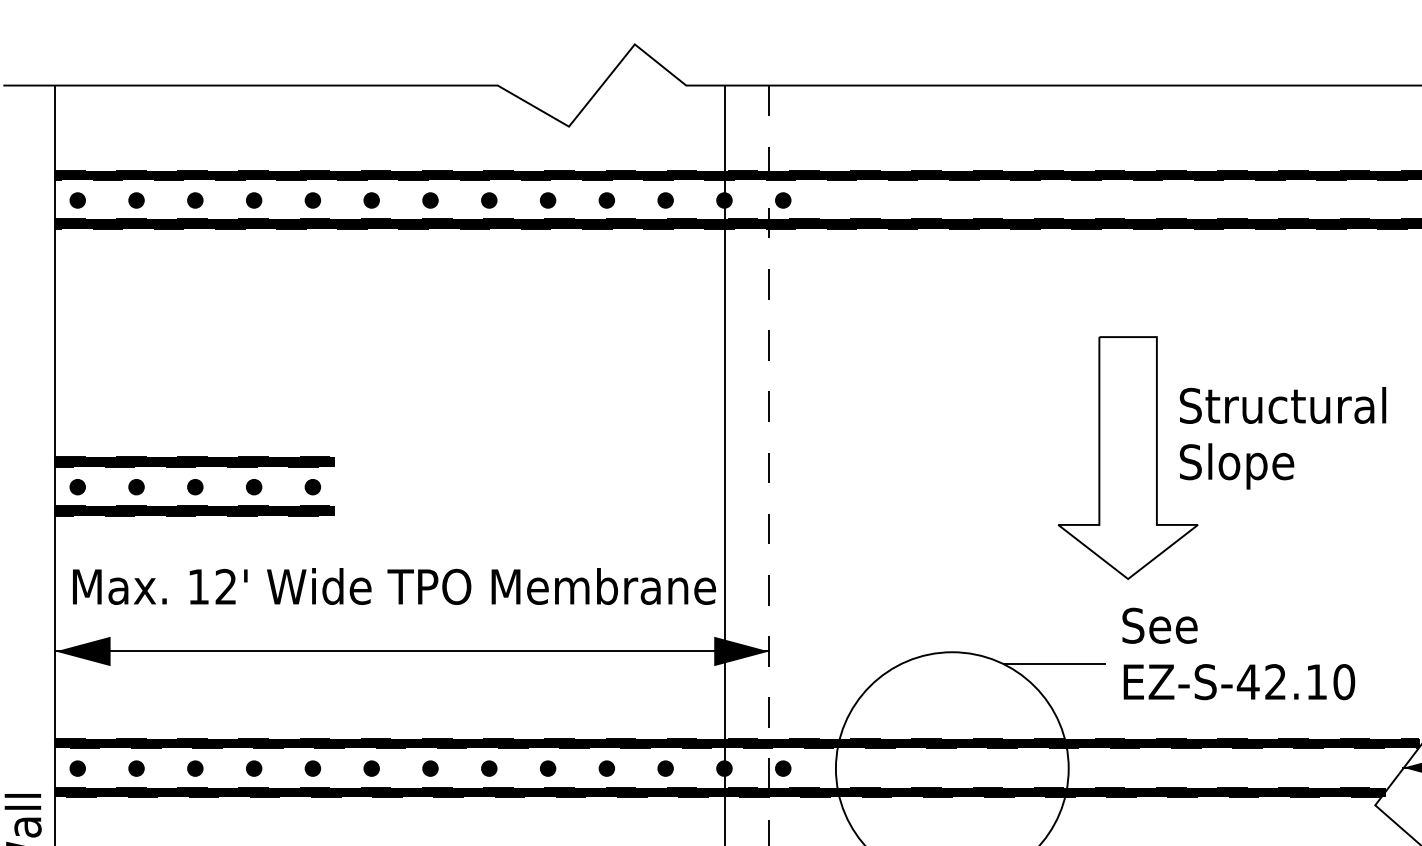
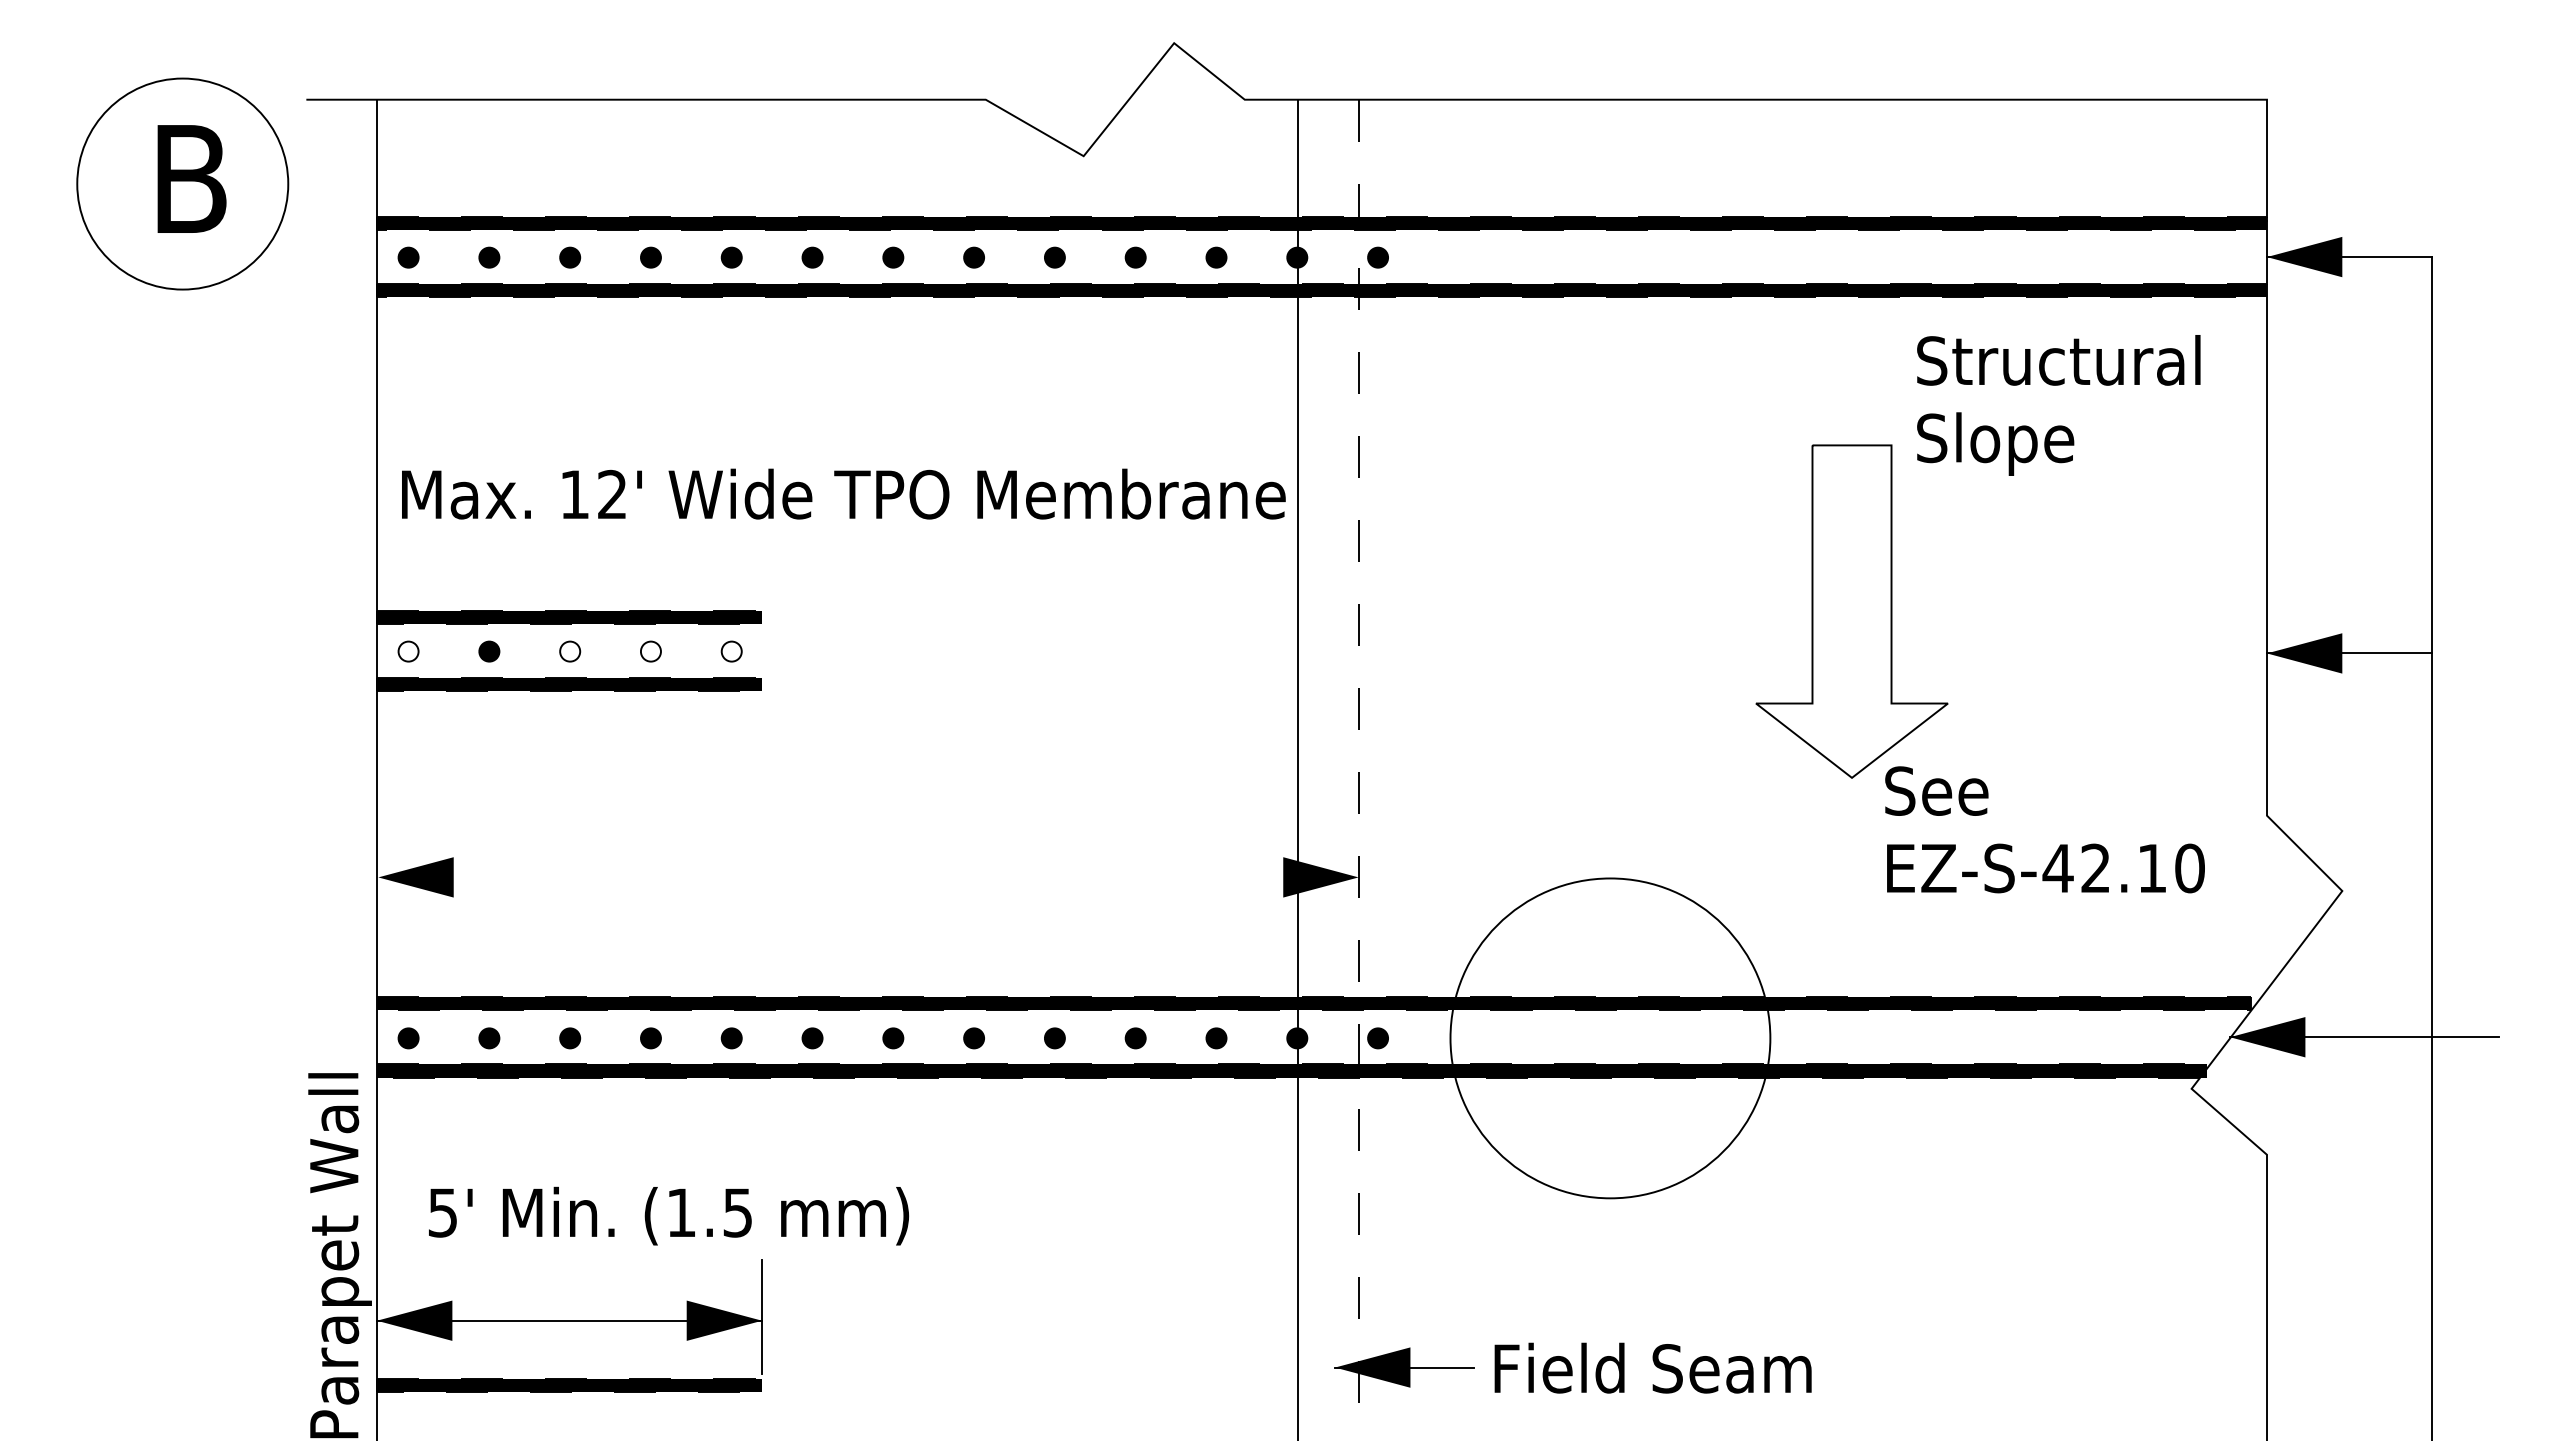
text: (1282, 438) -> (2058, 405), moved
fill: (77, 487) -> (408, 651), removed
fill: (195, 487) -> (570, 651), removed
fill: (253, 487) -> (650, 651), removed
fill: (312, 487) -> (731, 651), removed
text: (394, 586) -> (843, 493), moved
line: (412, 651) -> (868, 877), removed
text: (1238, 653) -> (2044, 829), moved
line: (1054, 664) -> (1750, 895), removed

